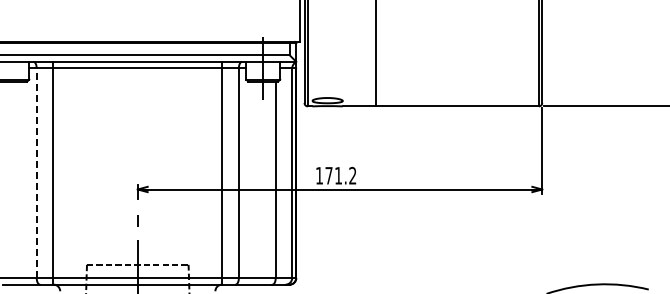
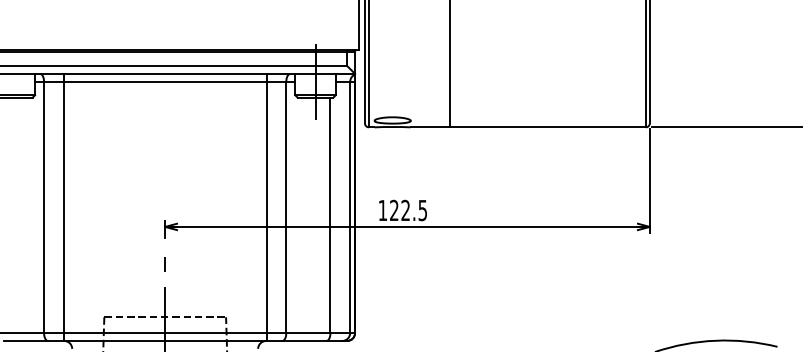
line: (36, 173) -> (43, 207), dashed -> solid
text: (340, 175) -> (408, 210), 171.2 -> 122.5

